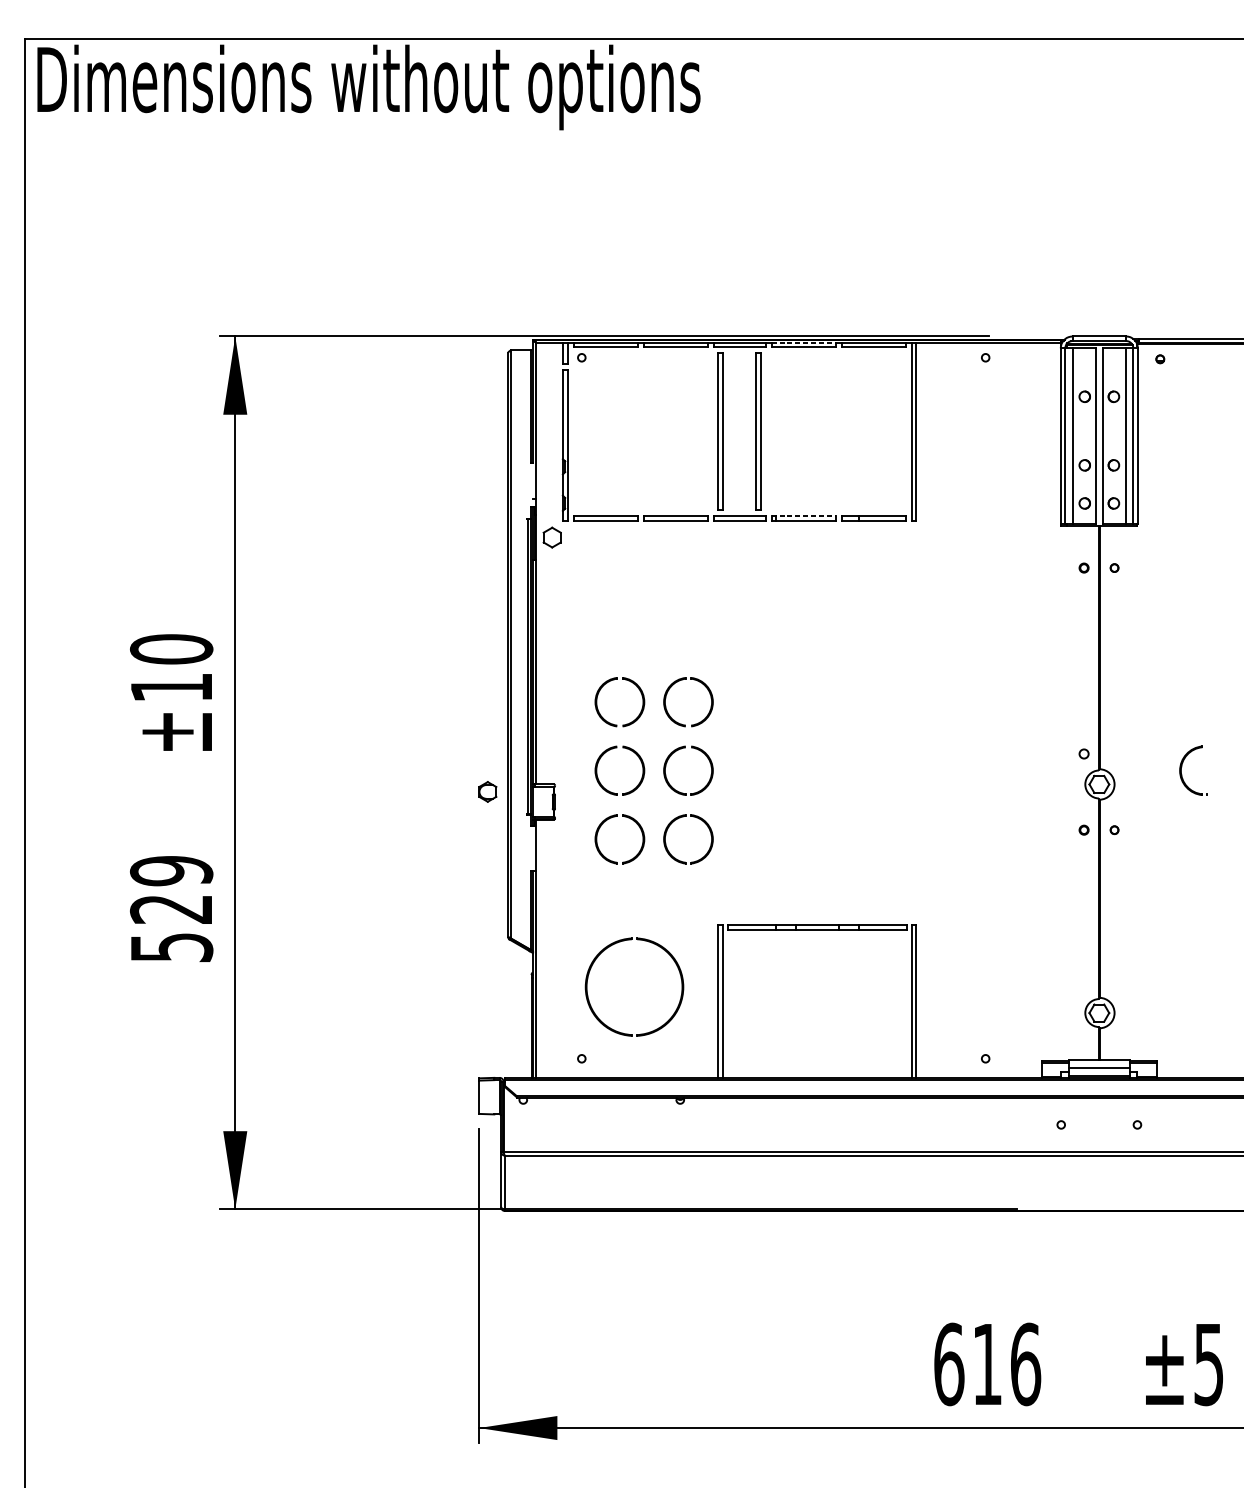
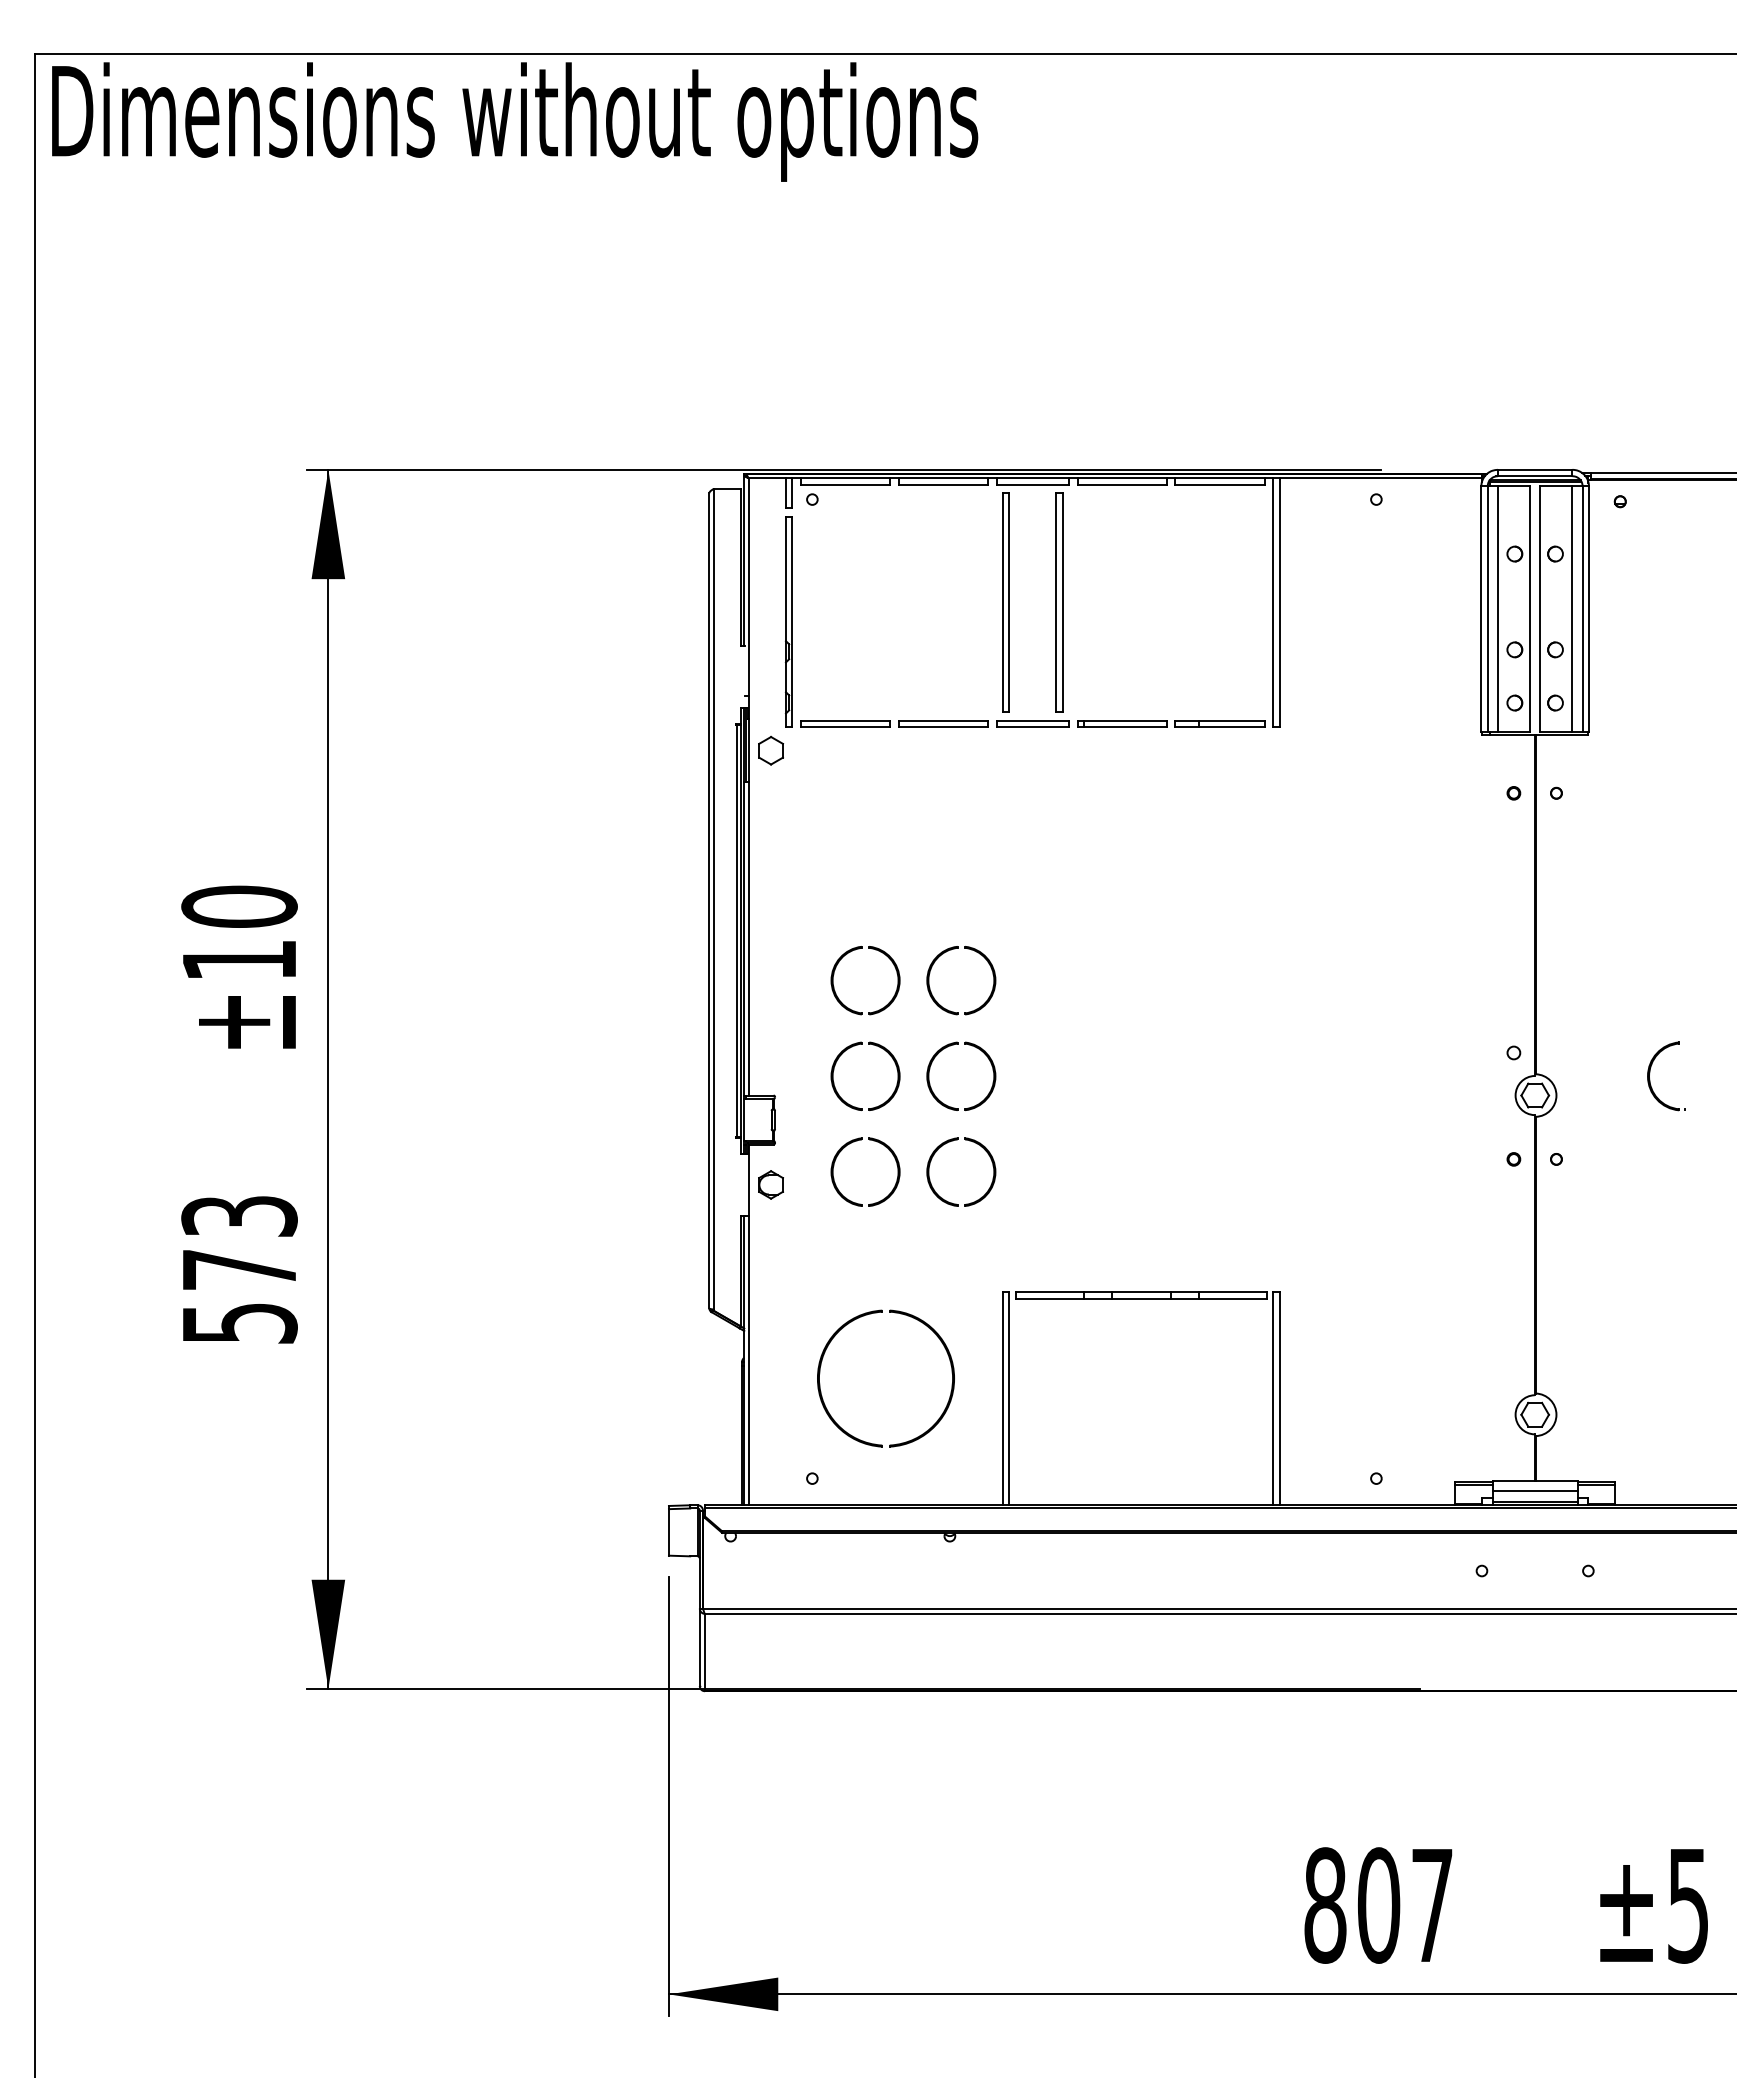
line: (803, 342) -> (1122, 478), dashed -> solid
line: (803, 515) -> (1122, 720), dashed -> solid
part: (487, 791) -> (770, 1184), moved
text: (171, 889) -> (239, 1242), 529 -> 573
text: (987, 1364) -> (1378, 1905), 616 -> 807

